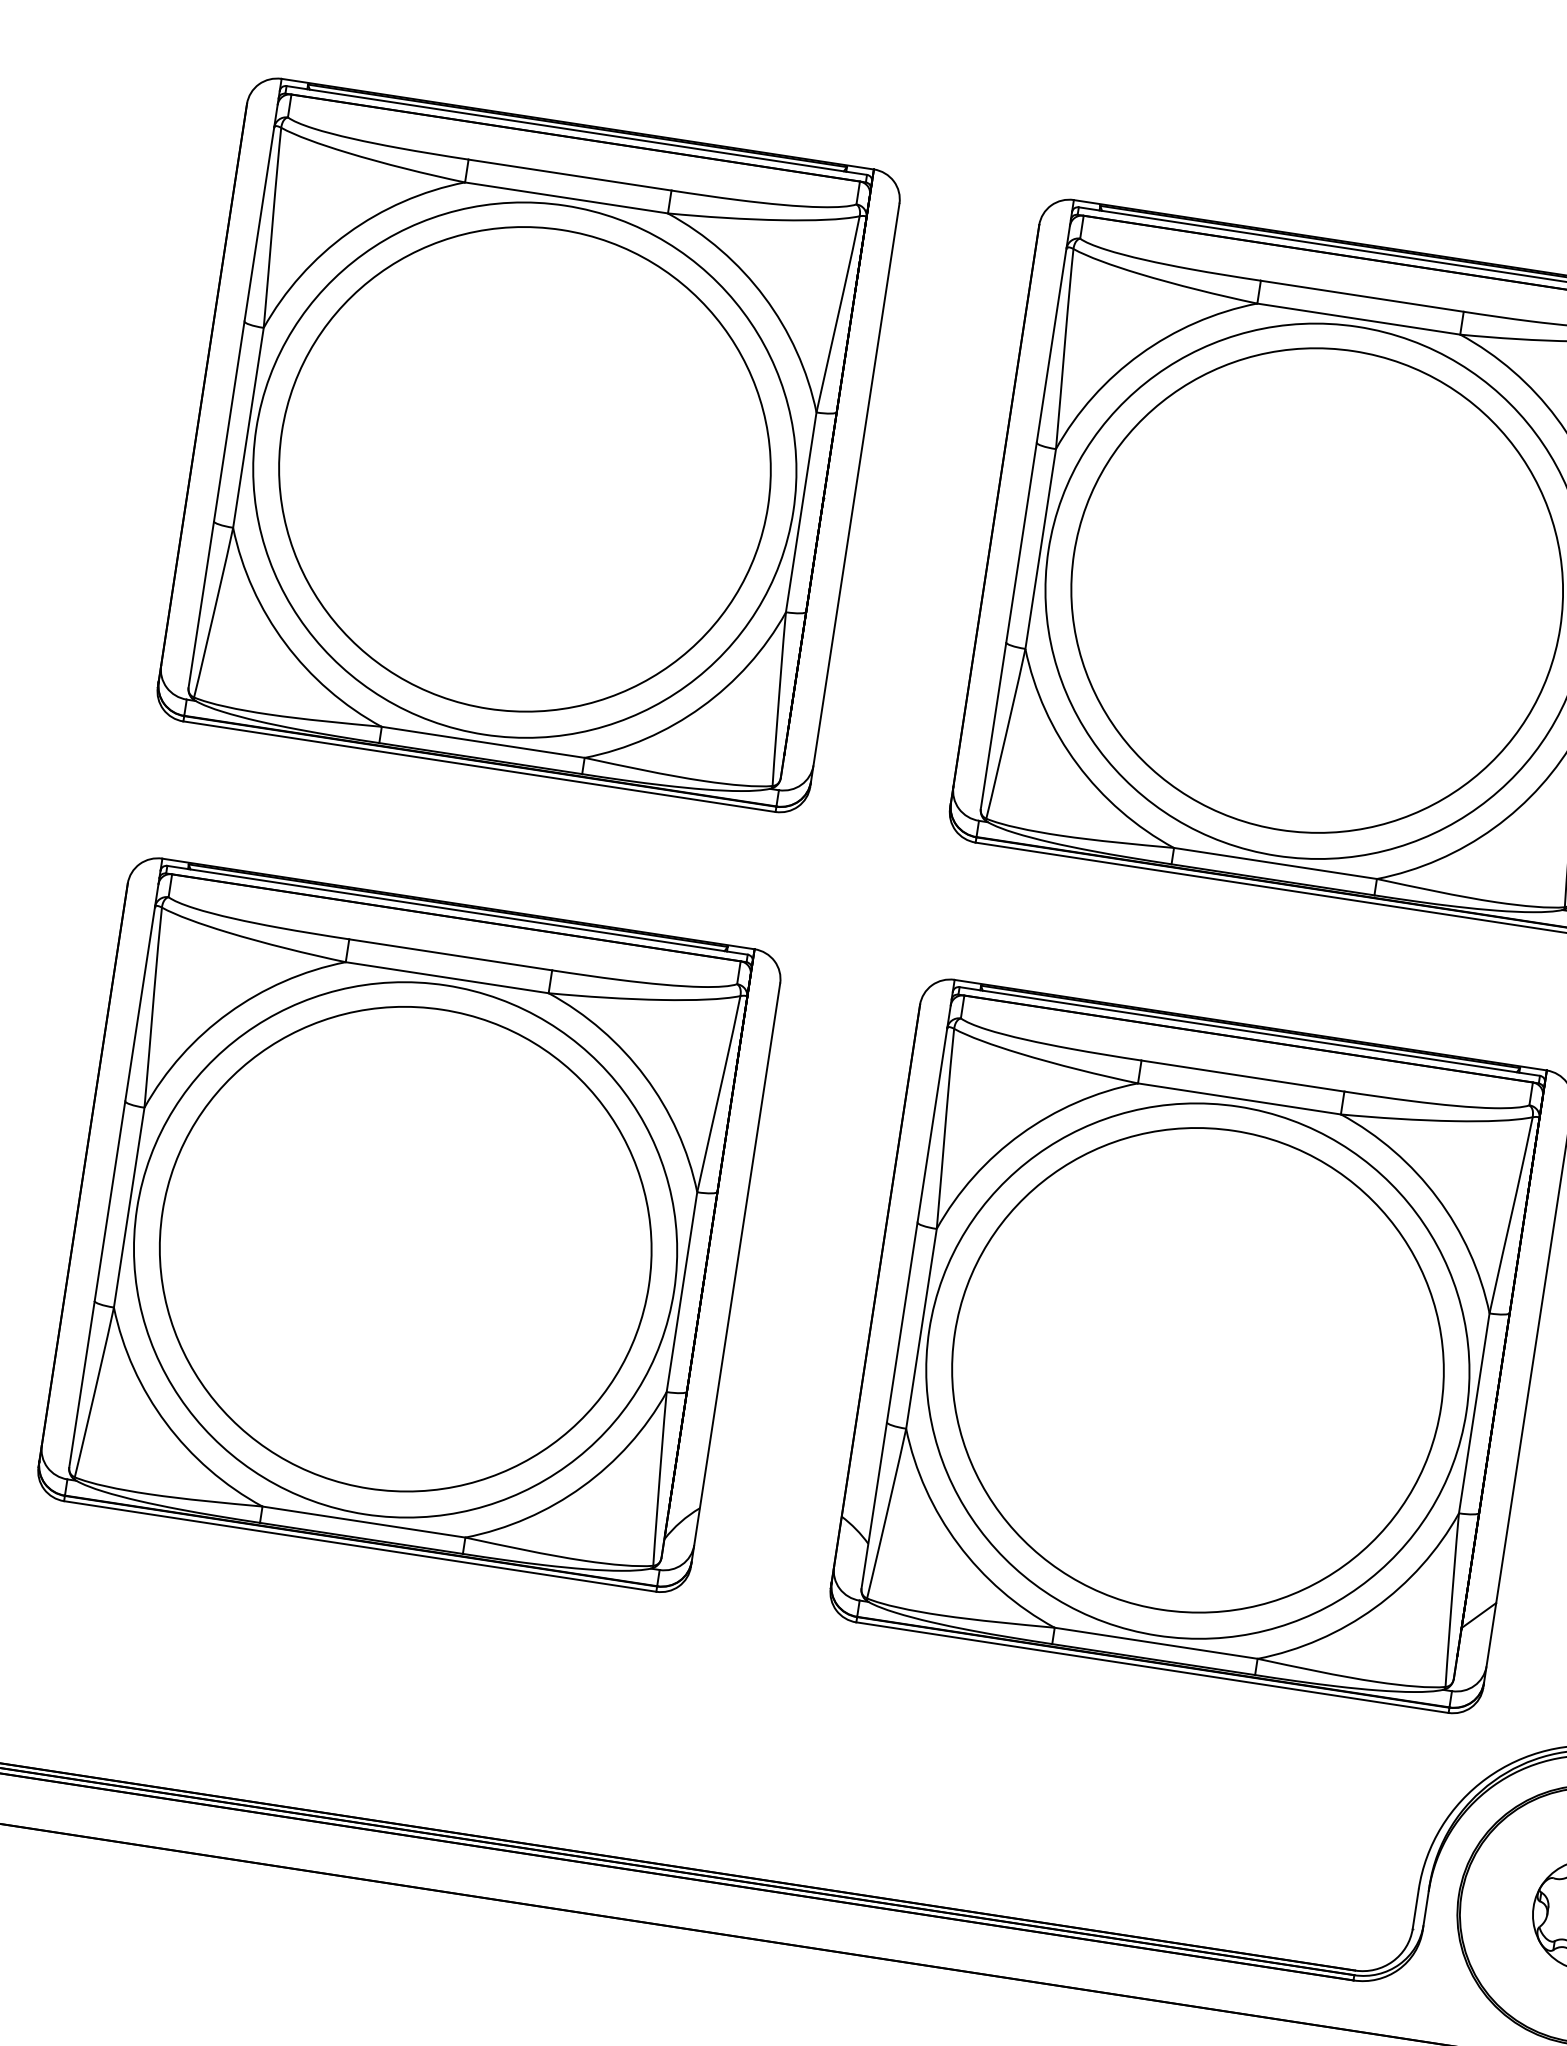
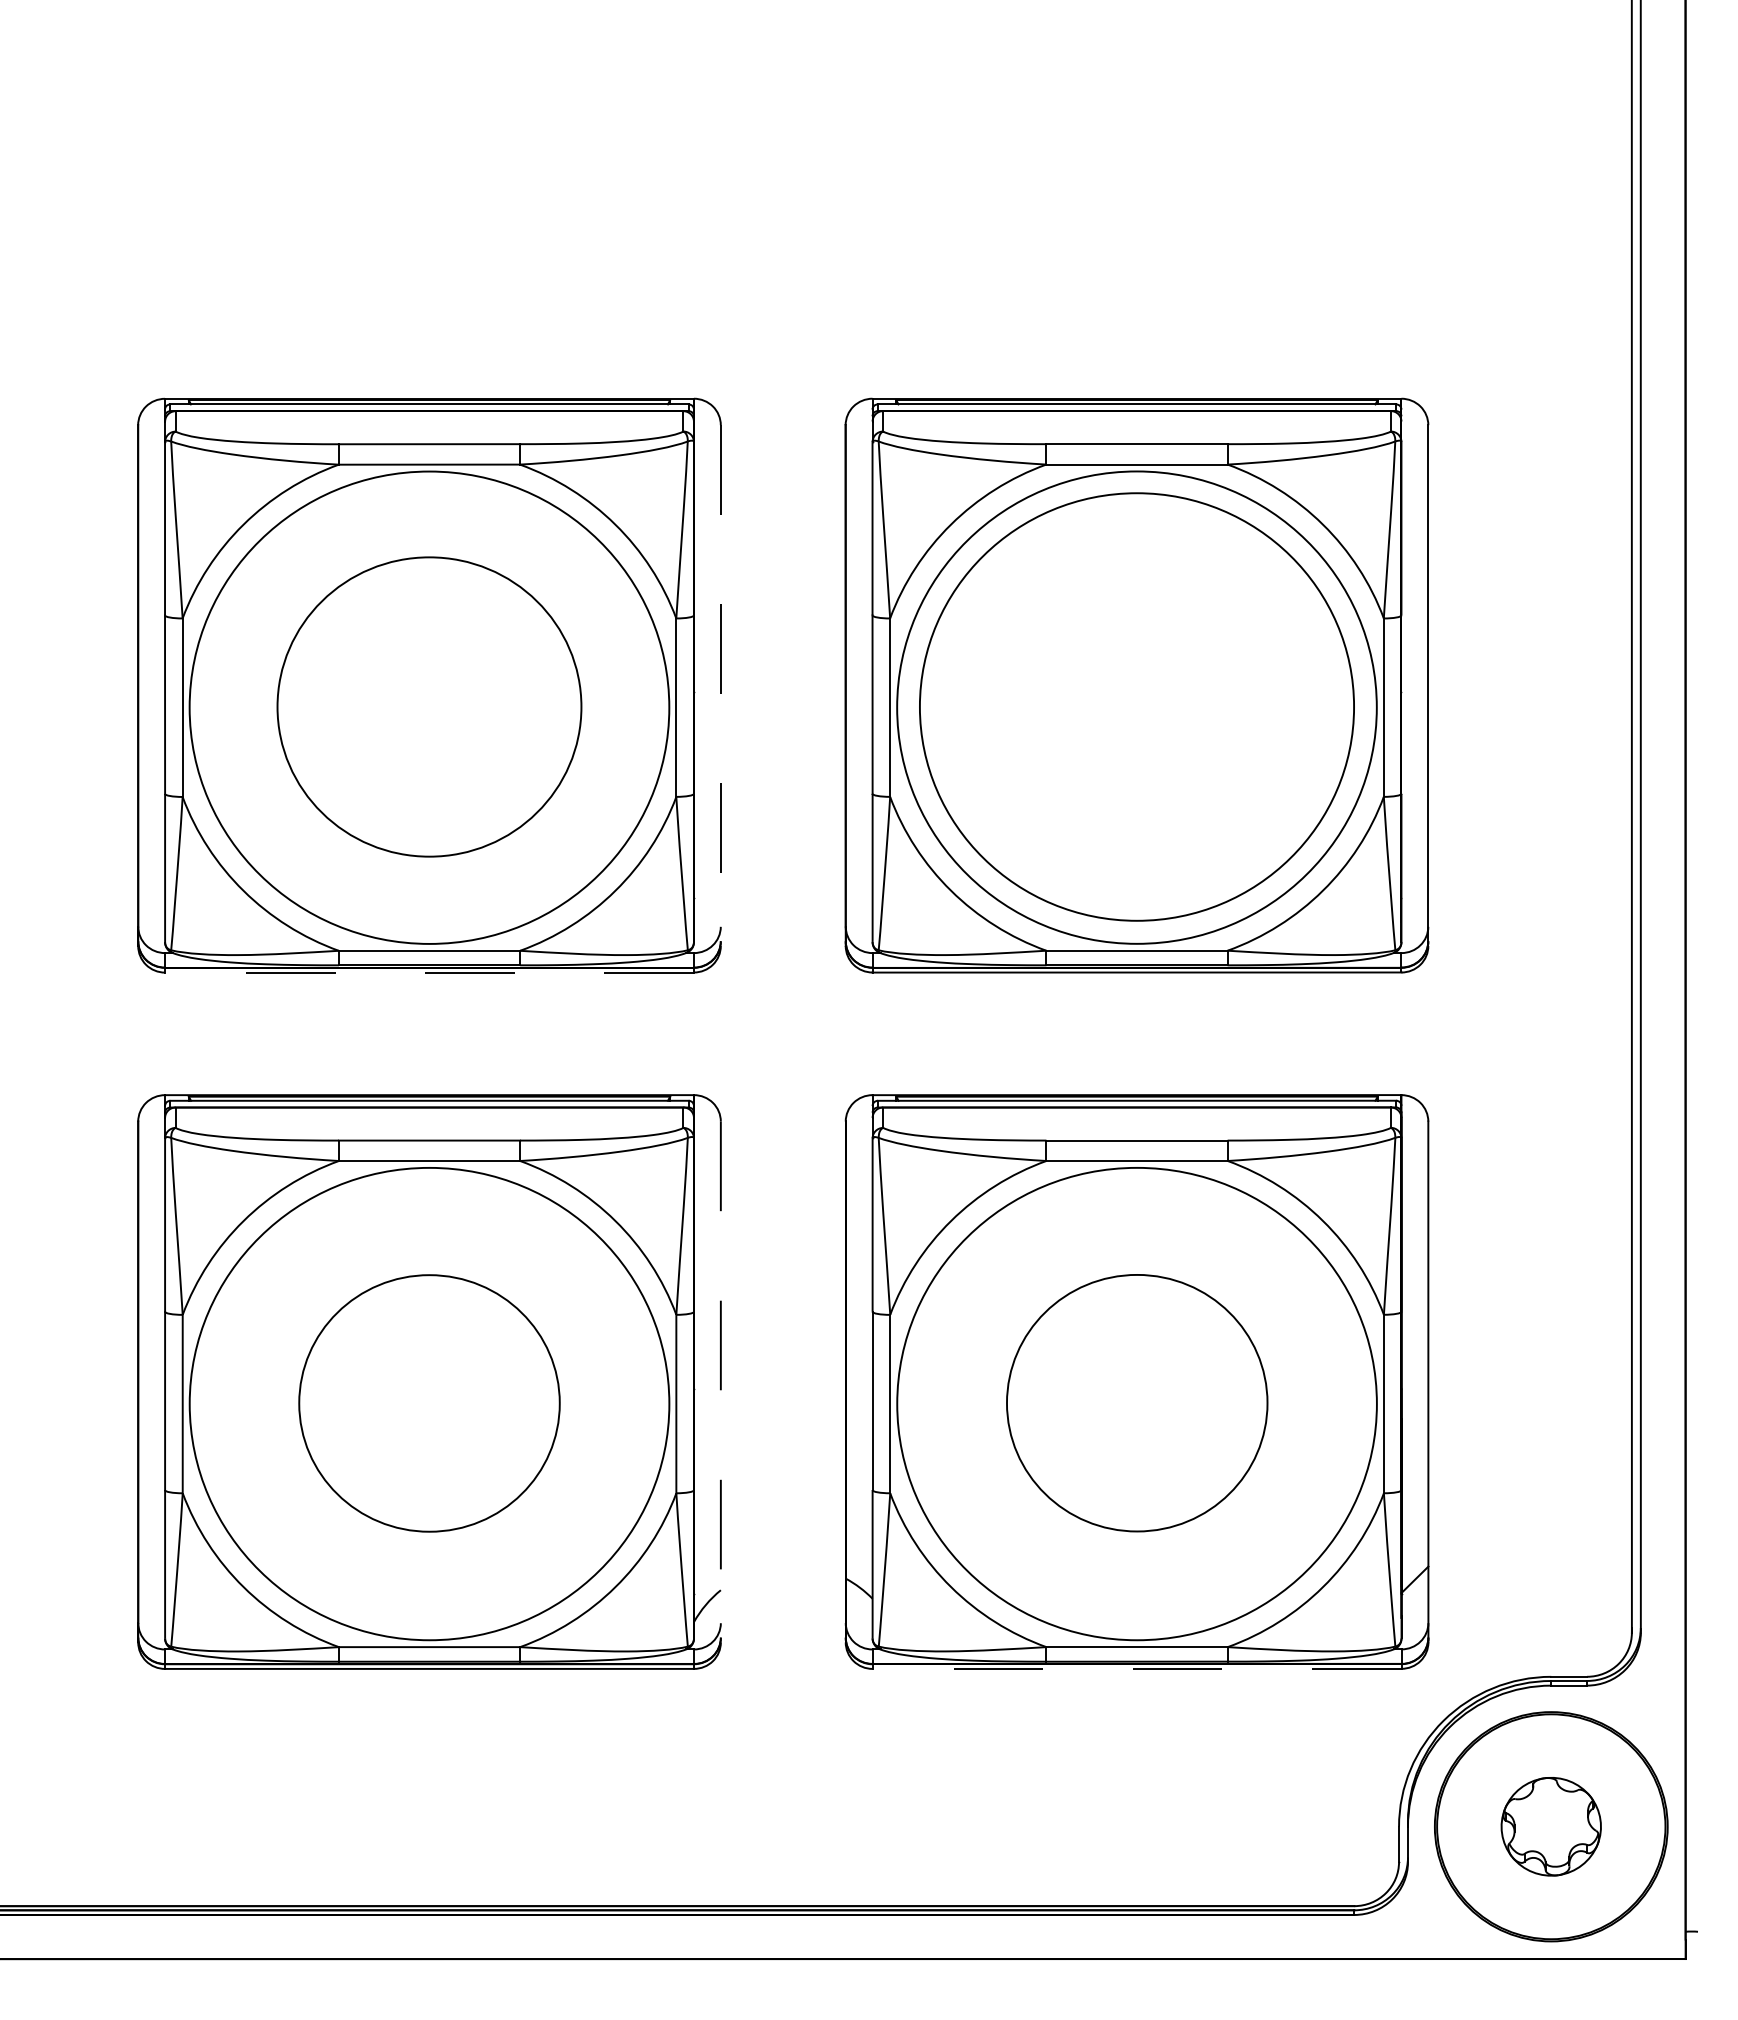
part: (525, 468) -> (429, 706), size x0.7
line: (854, 496) -> (720, 686), solid -> dashed
line: (479, 766) -> (429, 972), solid -> dashed
part: (405, 1249) -> (429, 1403), size x0.6
line: (735, 1275) -> (720, 1382), solid -> dashed
part: (1198, 1369) -> (1137, 1402), size x0.6
line: (1151, 1667) -> (1136, 1668), solid -> dashed

